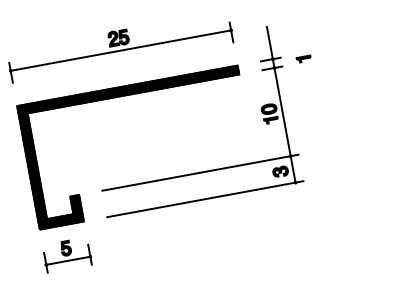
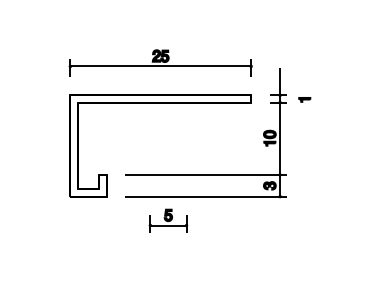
fill: (138, 147) -> (160, 145), removed
part: (67, 254) -> (168, 220), moved

